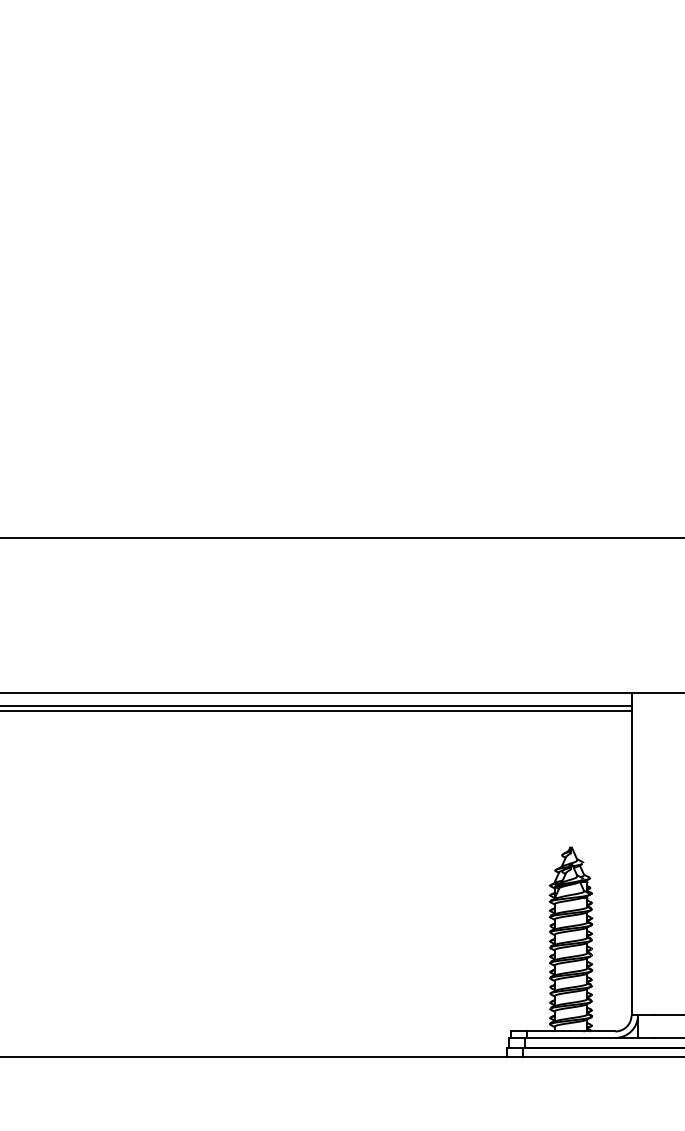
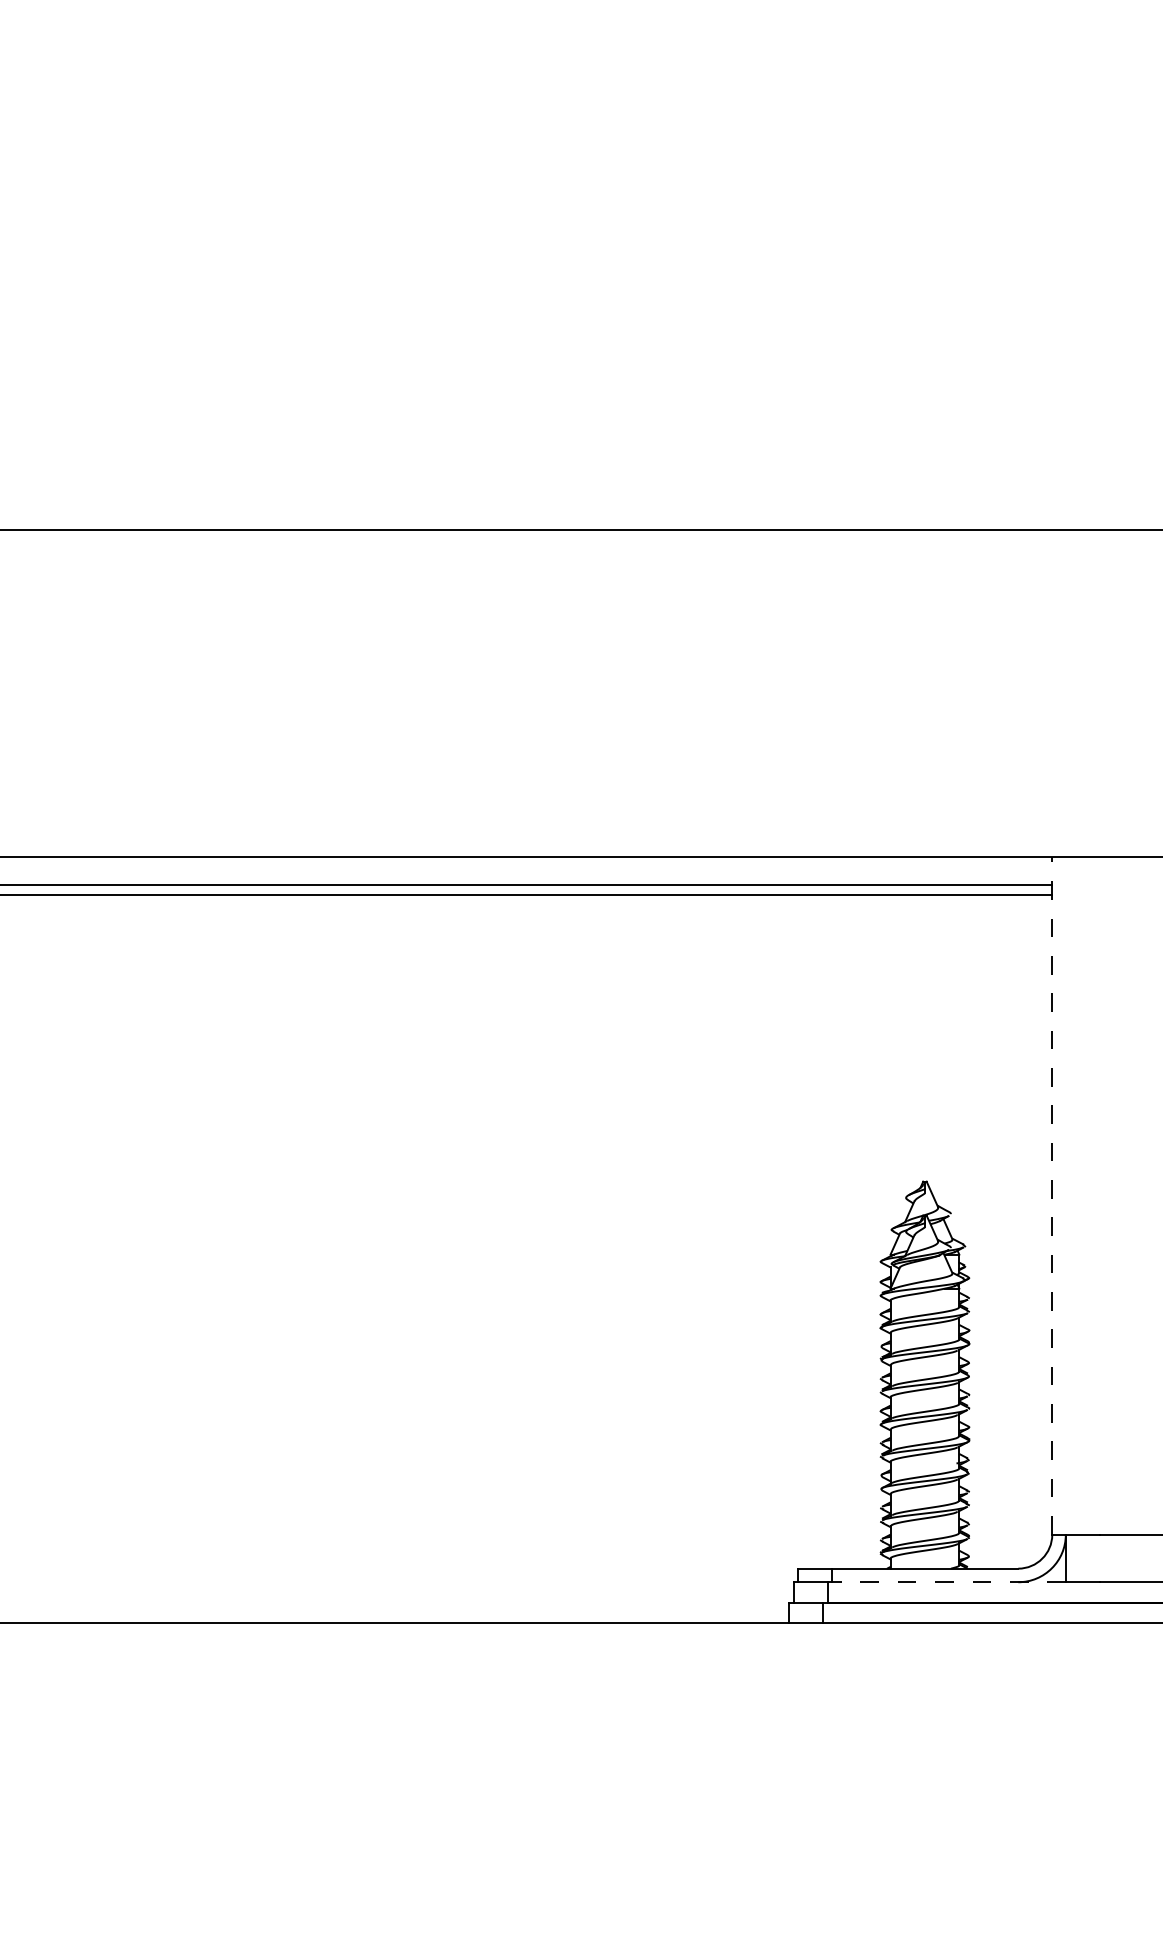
line: (631, 854) -> (1052, 1196), solid -> dashed
line: (581, 1037) -> (946, 1581), solid -> dashed

